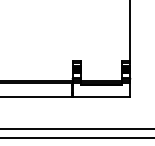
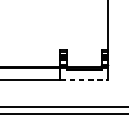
line: (101, 97) -> (84, 80), solid -> dashed

